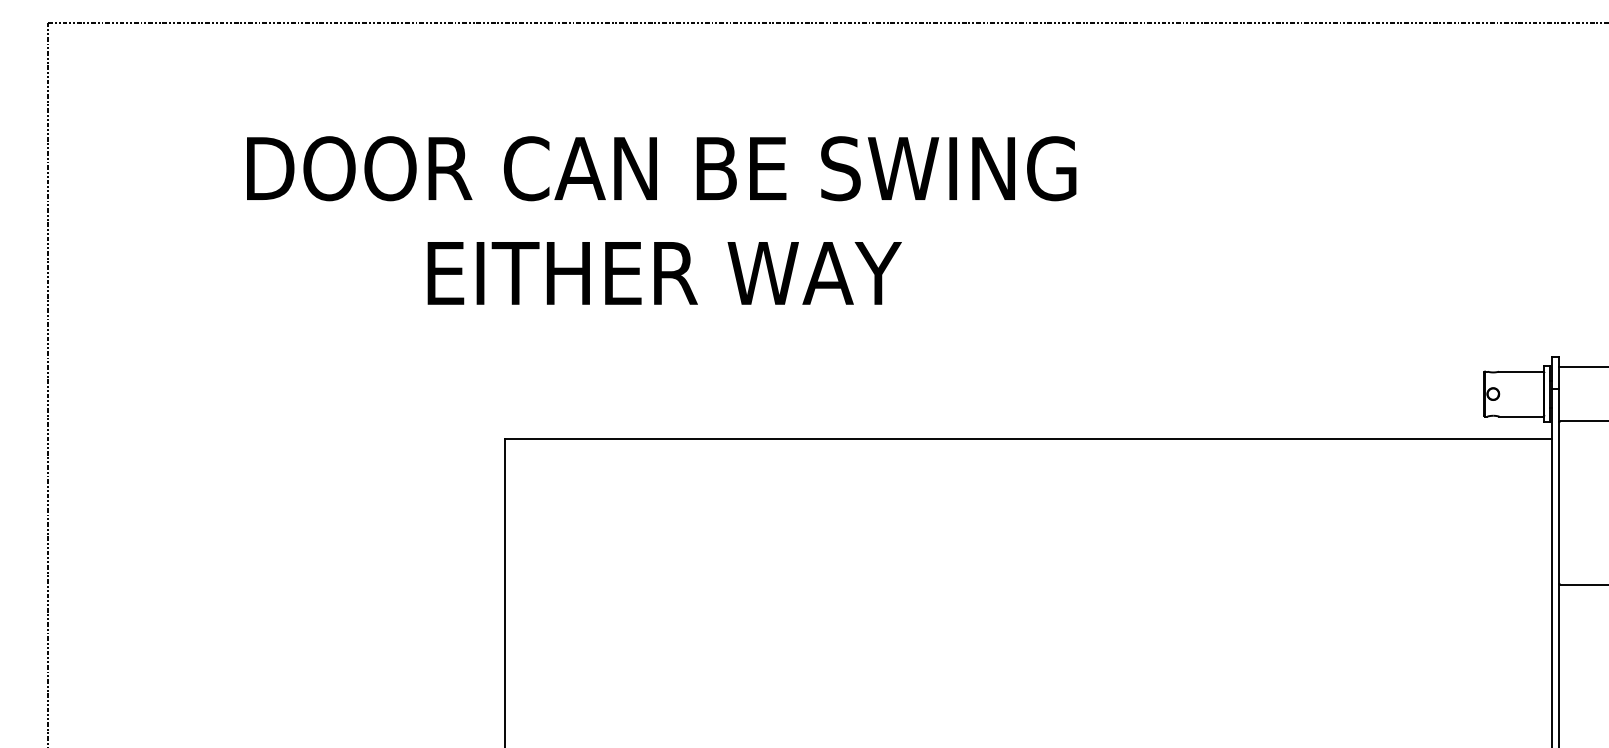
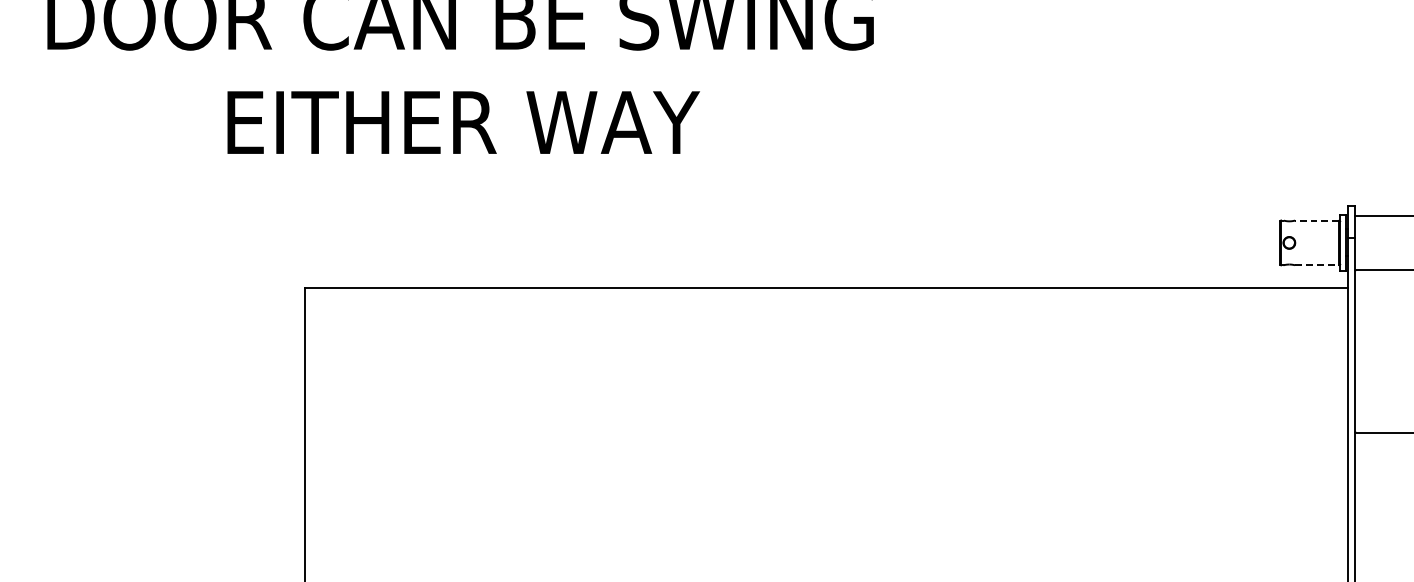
line: (1520, 371) -> (1316, 220), solid -> dashed
line: (1521, 416) -> (1317, 265), solid -> dashed

